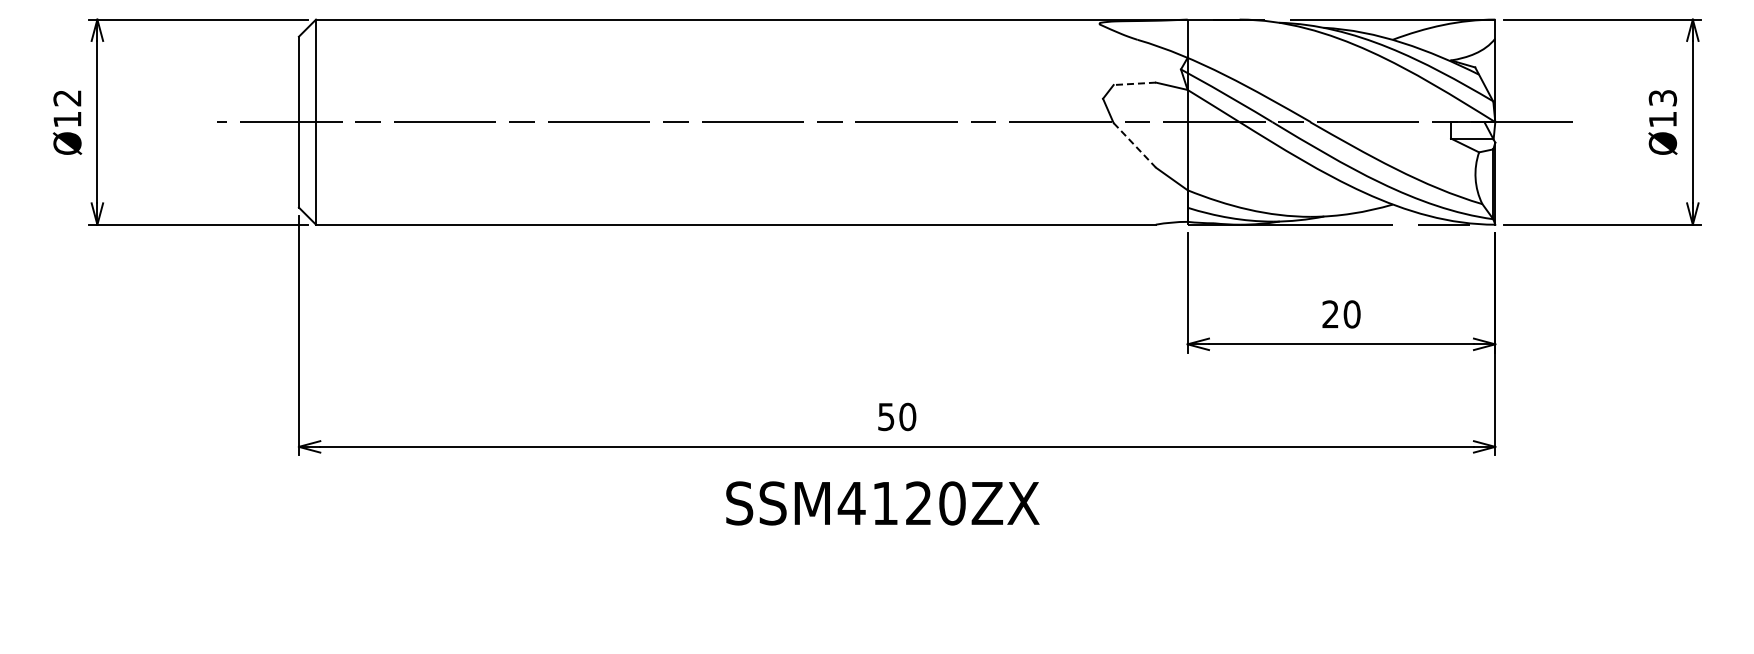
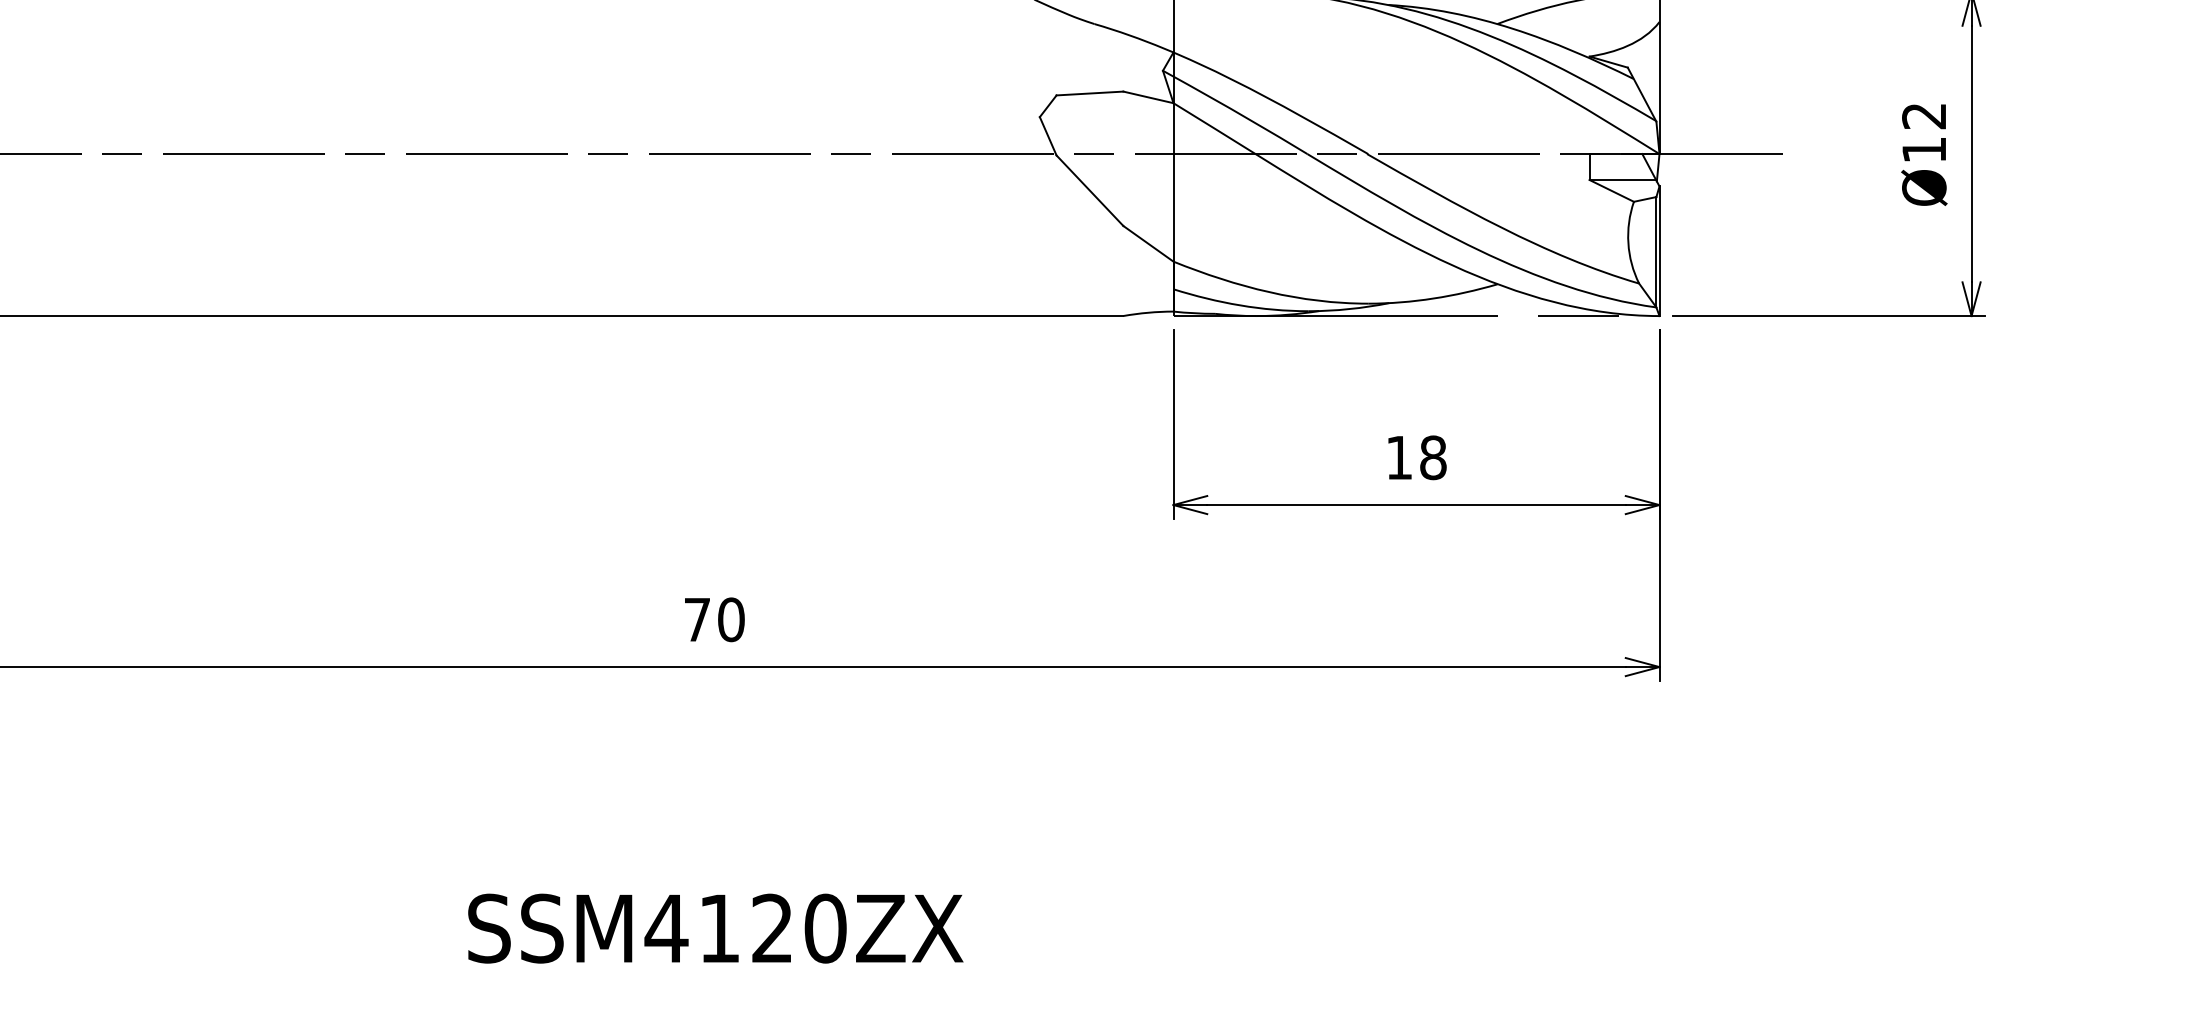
line: (1134, 83) -> (1089, 92), dashed -> solid
text: (1663, 98) -> (1925, 116), Ø13 -> Ø12
line: (1134, 145) -> (1089, 190), dashed -> solid
text: (1341, 314) -> (1416, 457), 20 -> 18
text: (886, 417) -> (697, 620), 50 -> 70
text: (882, 503) -> (715, 928), moved

